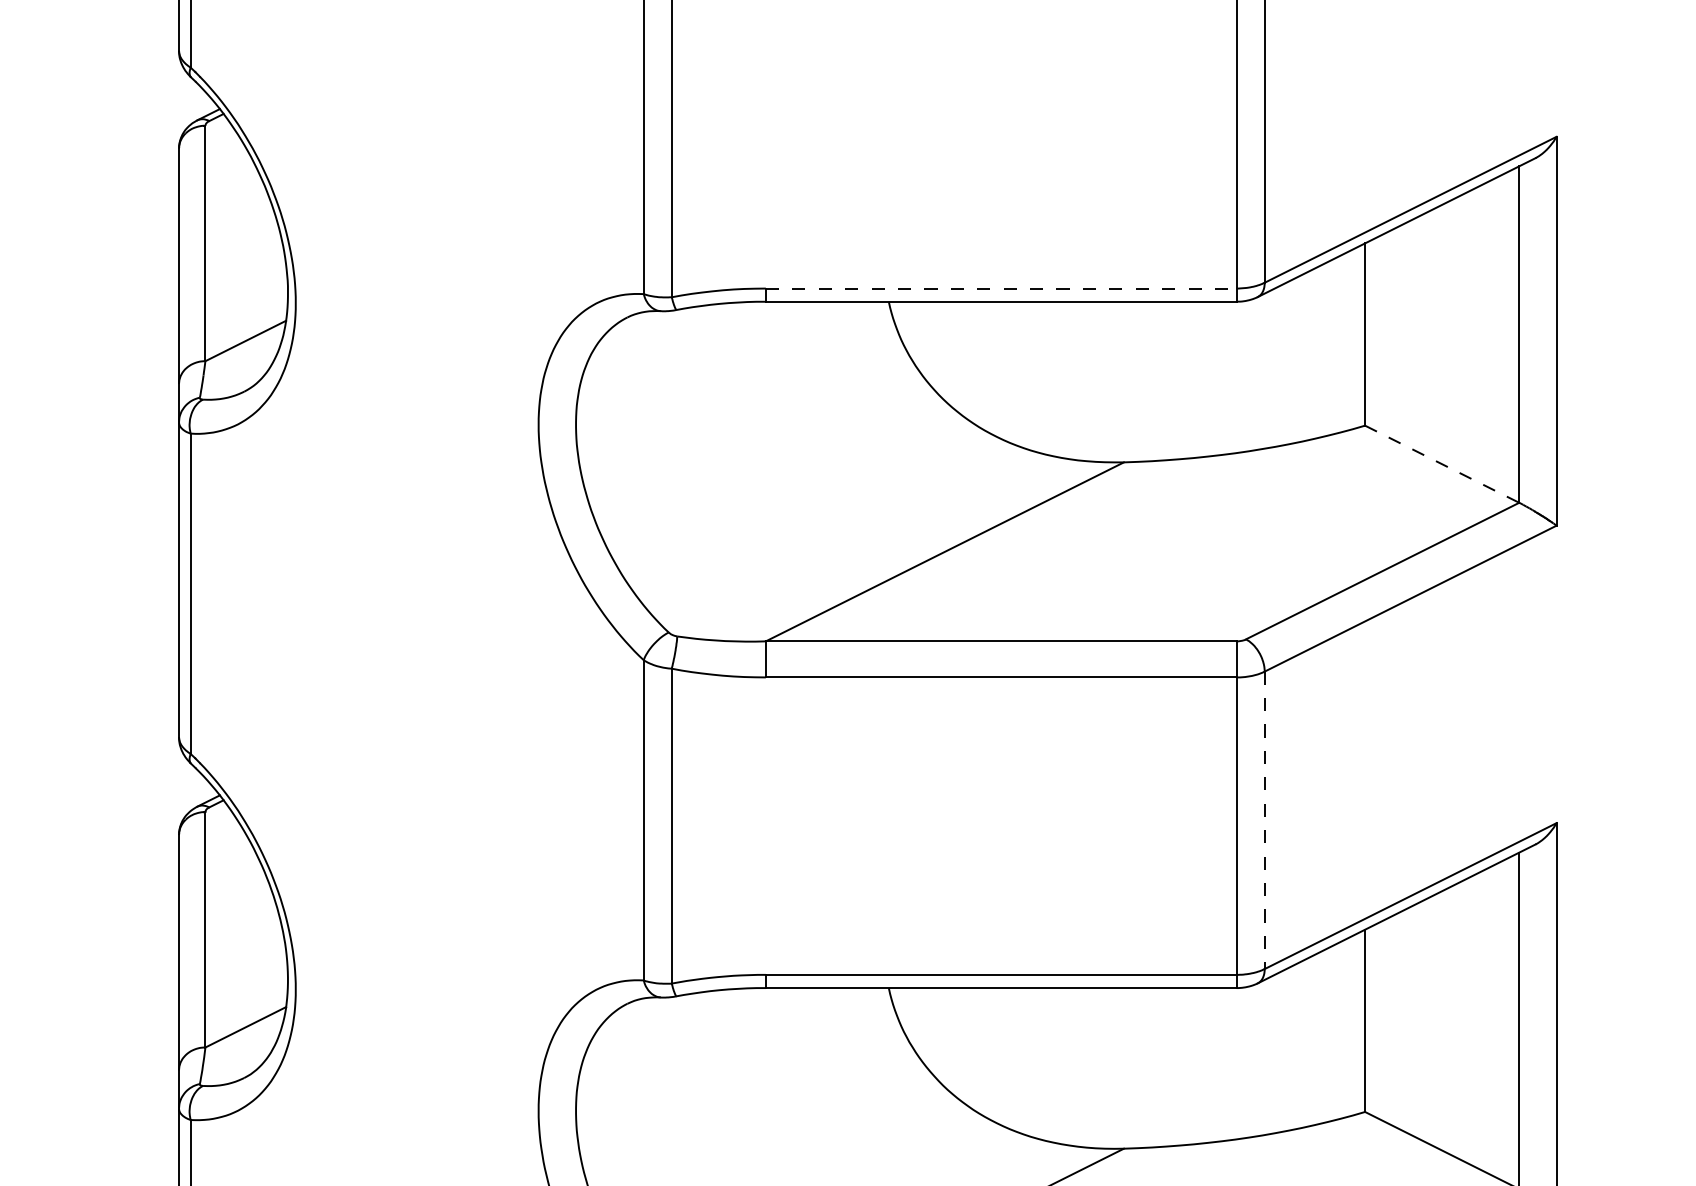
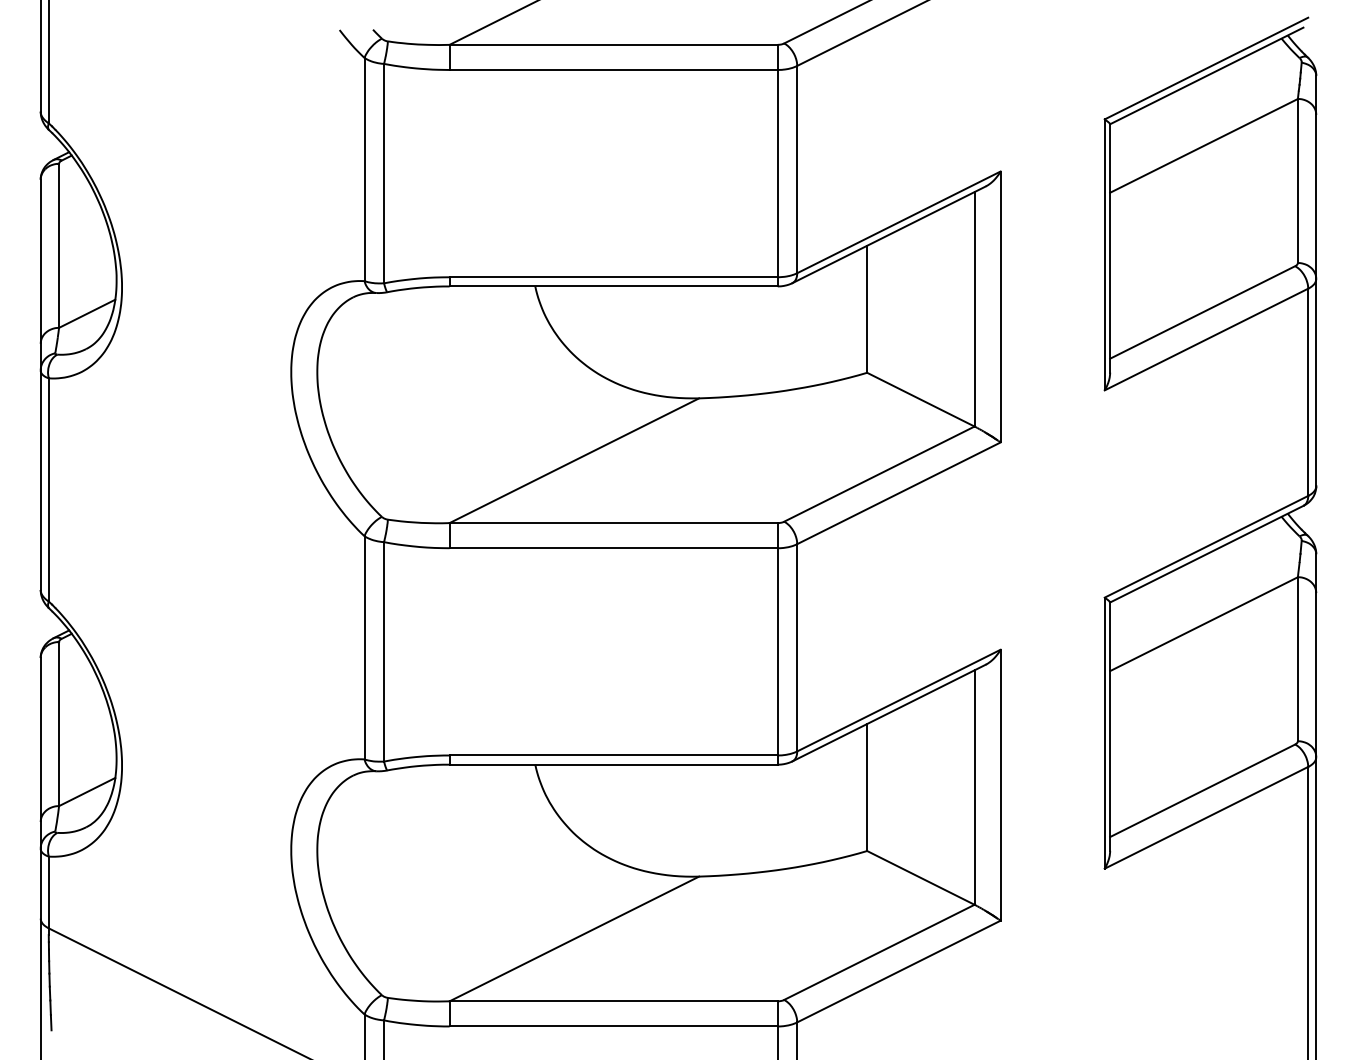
line: (1002, 288) -> (614, 277), dashed -> solid
line: (1443, 463) -> (921, 399), dashed -> solid
line: (1265, 819) -> (797, 647), dashed -> solid

